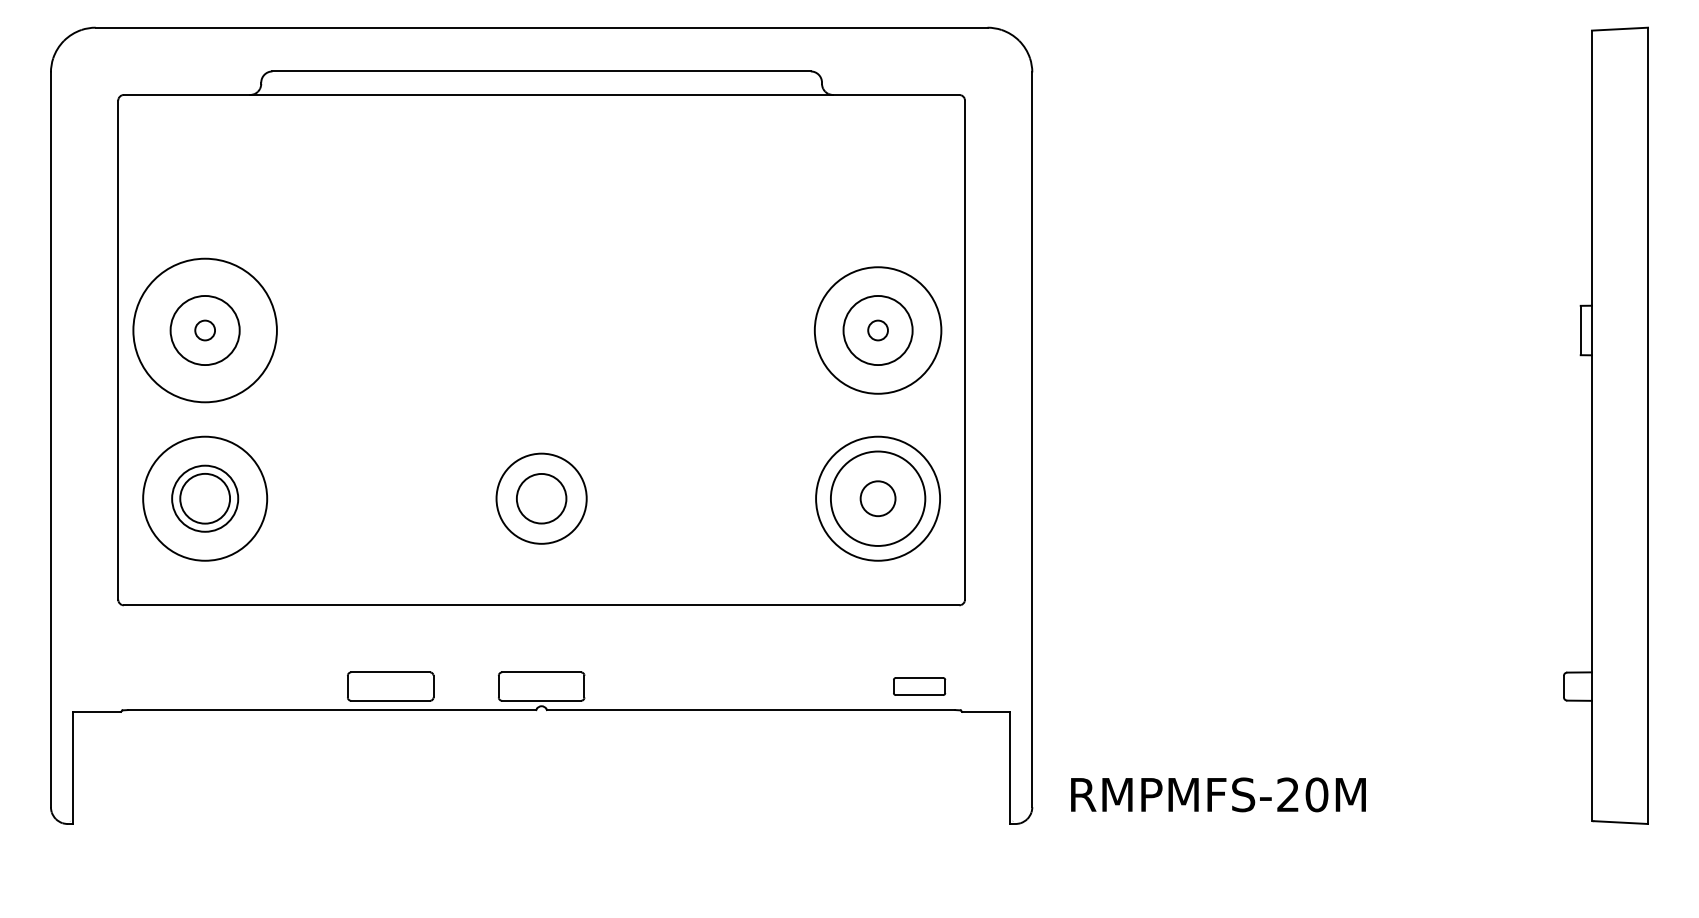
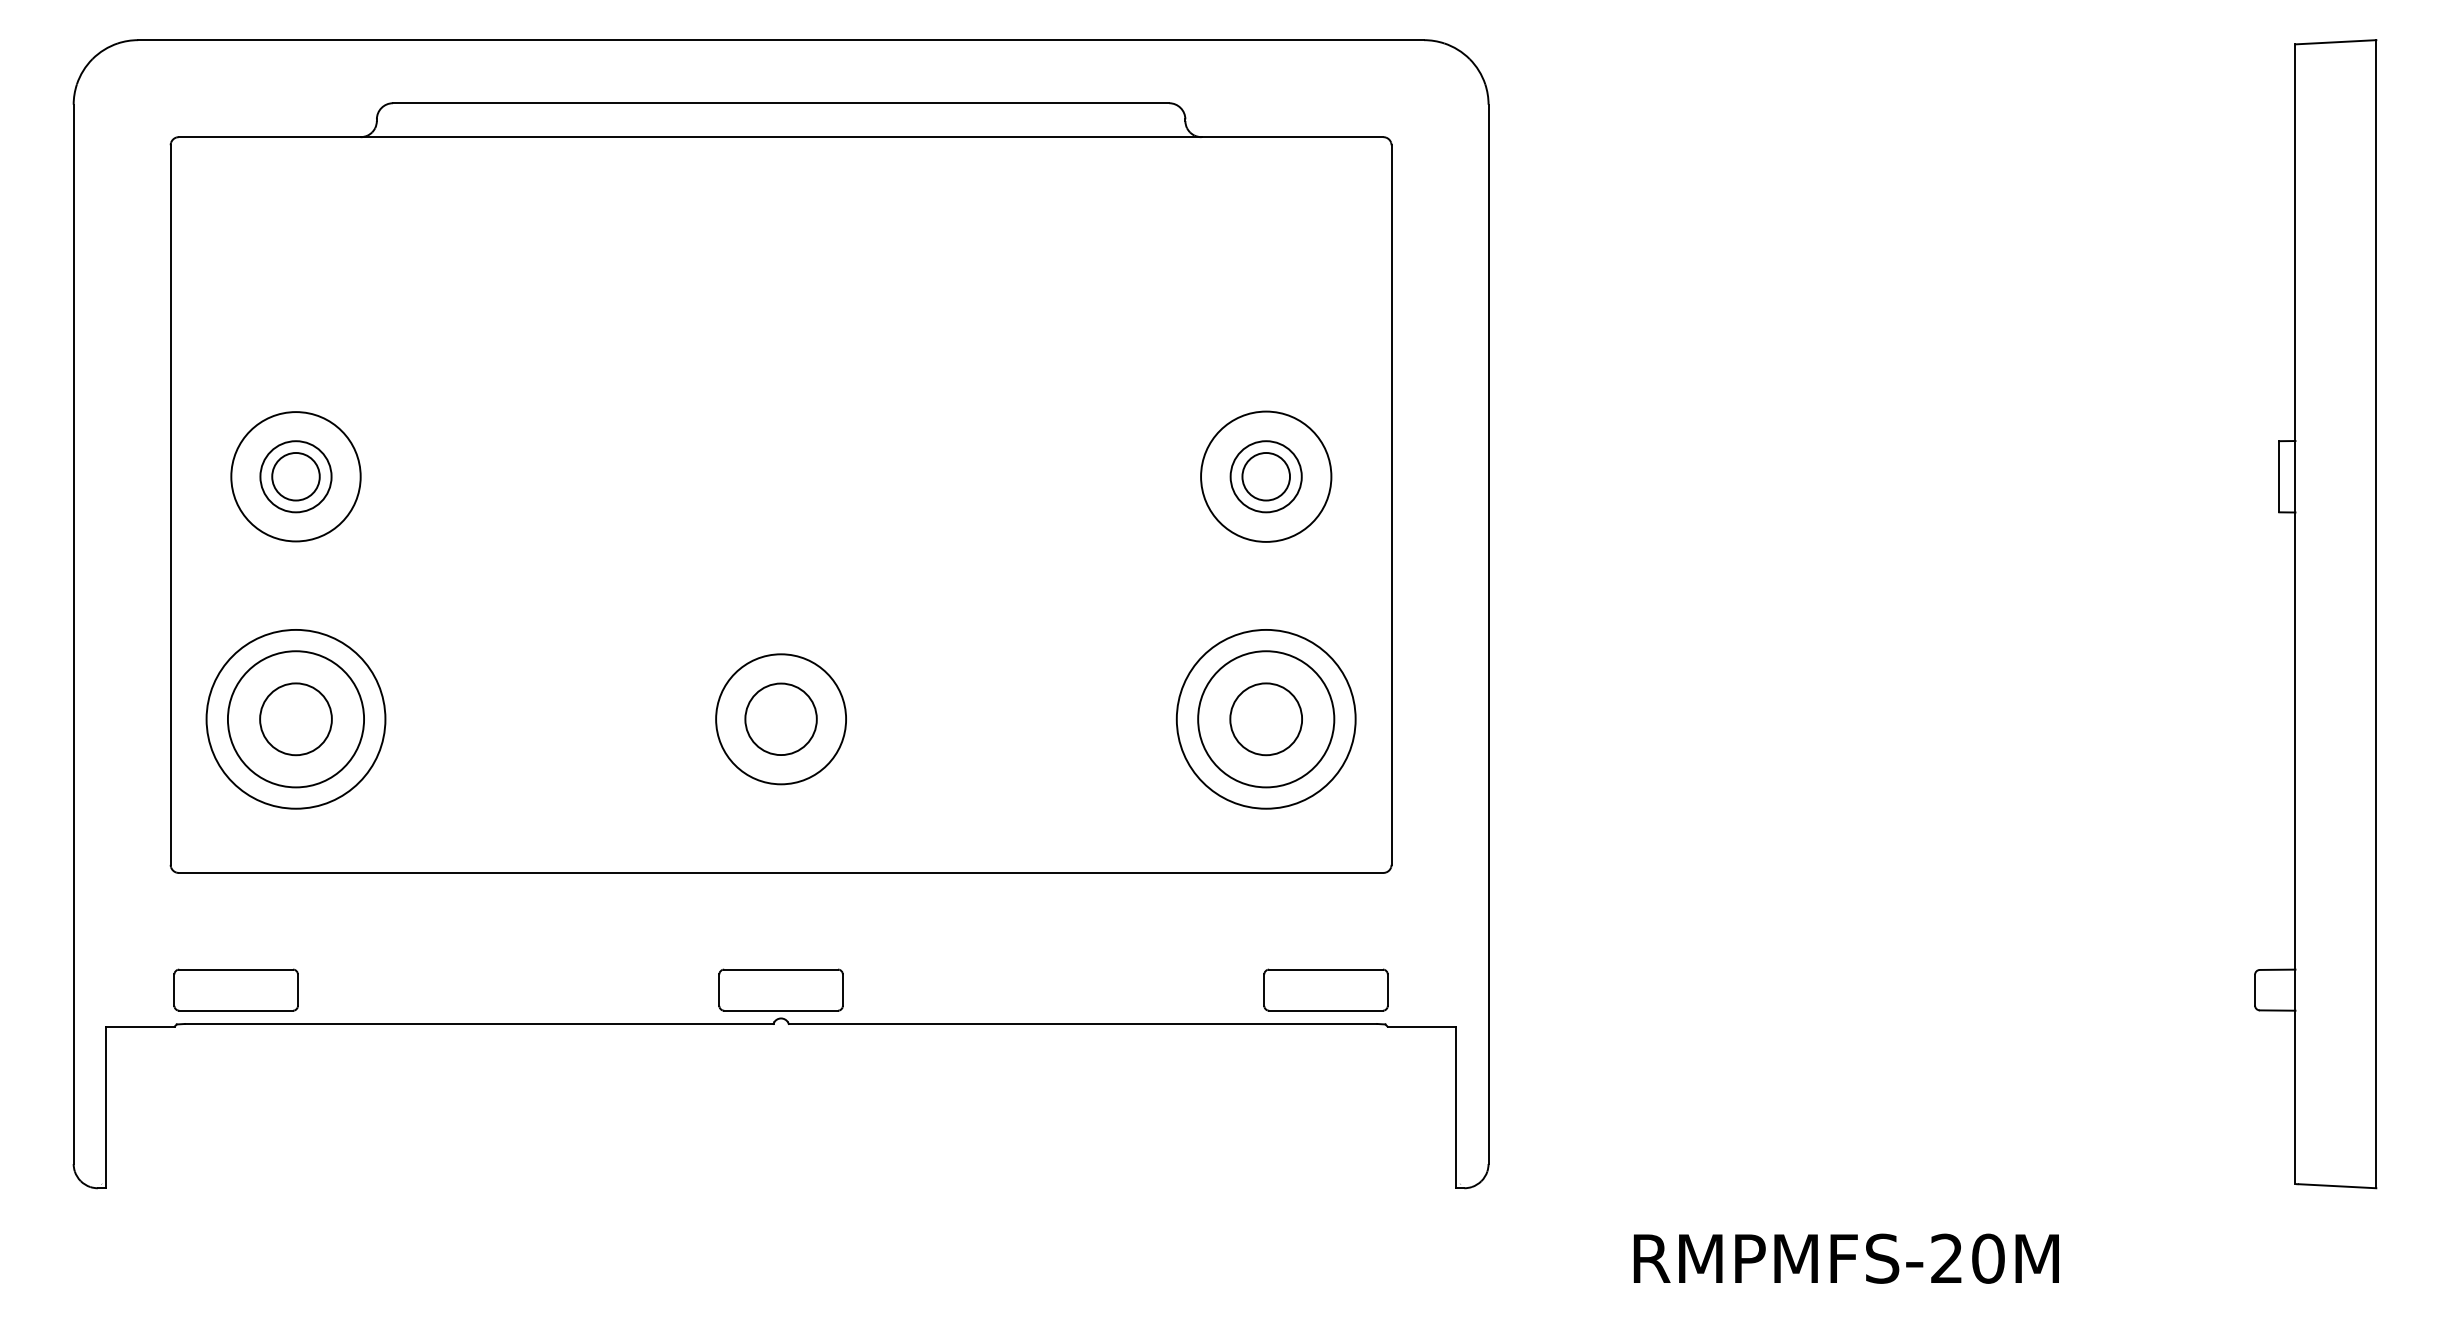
circle: (204, 330) -> (295, 476), size x0.71
circle: (204, 330) -> (295, 476), size x1.67
circle: (205, 330) -> (296, 476), size x0.62
circle: (877, 330) -> (1265, 476), size x0.71
circle: (877, 330) -> (1265, 476), size x0.71
circle: (877, 330) -> (1265, 476), size x1.67
circle: (204, 498) -> (295, 718), size x1.43
circle: (877, 498) -> (1265, 718), size x1.43
part: (390, 686) -> (235, 990), moved
part: (919, 686) -> (1325, 990), size x1.67
text: (1218, 794) -> (1846, 1258), moved

